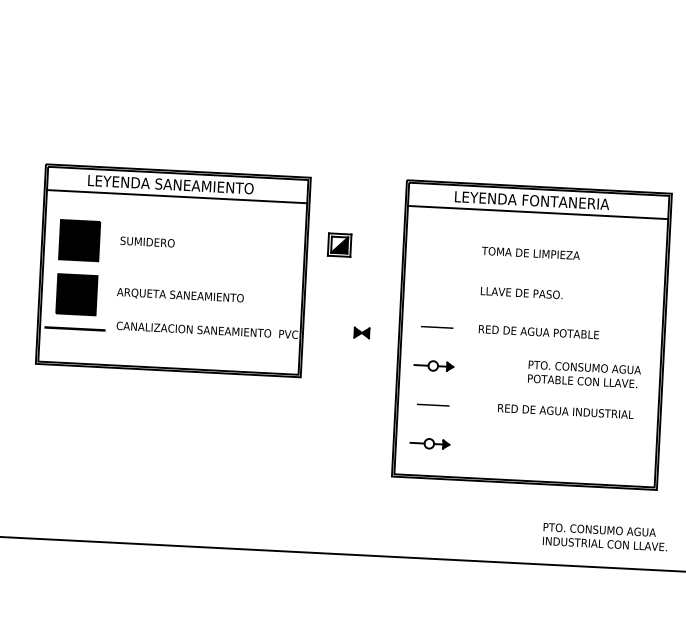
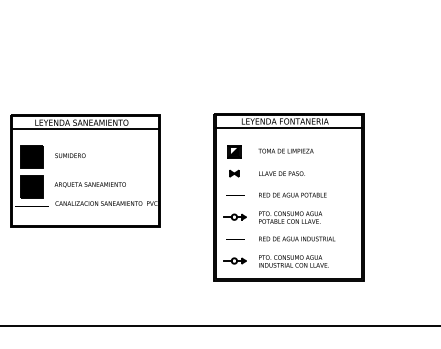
part: (339, 244) -> (234, 151), moved
part: (362, 332) -> (234, 173), moved
text: (584, 374) -> (290, 217), moved
text: (566, 410) -> (297, 238), moved
text: (604, 537) -> (293, 261), moved

